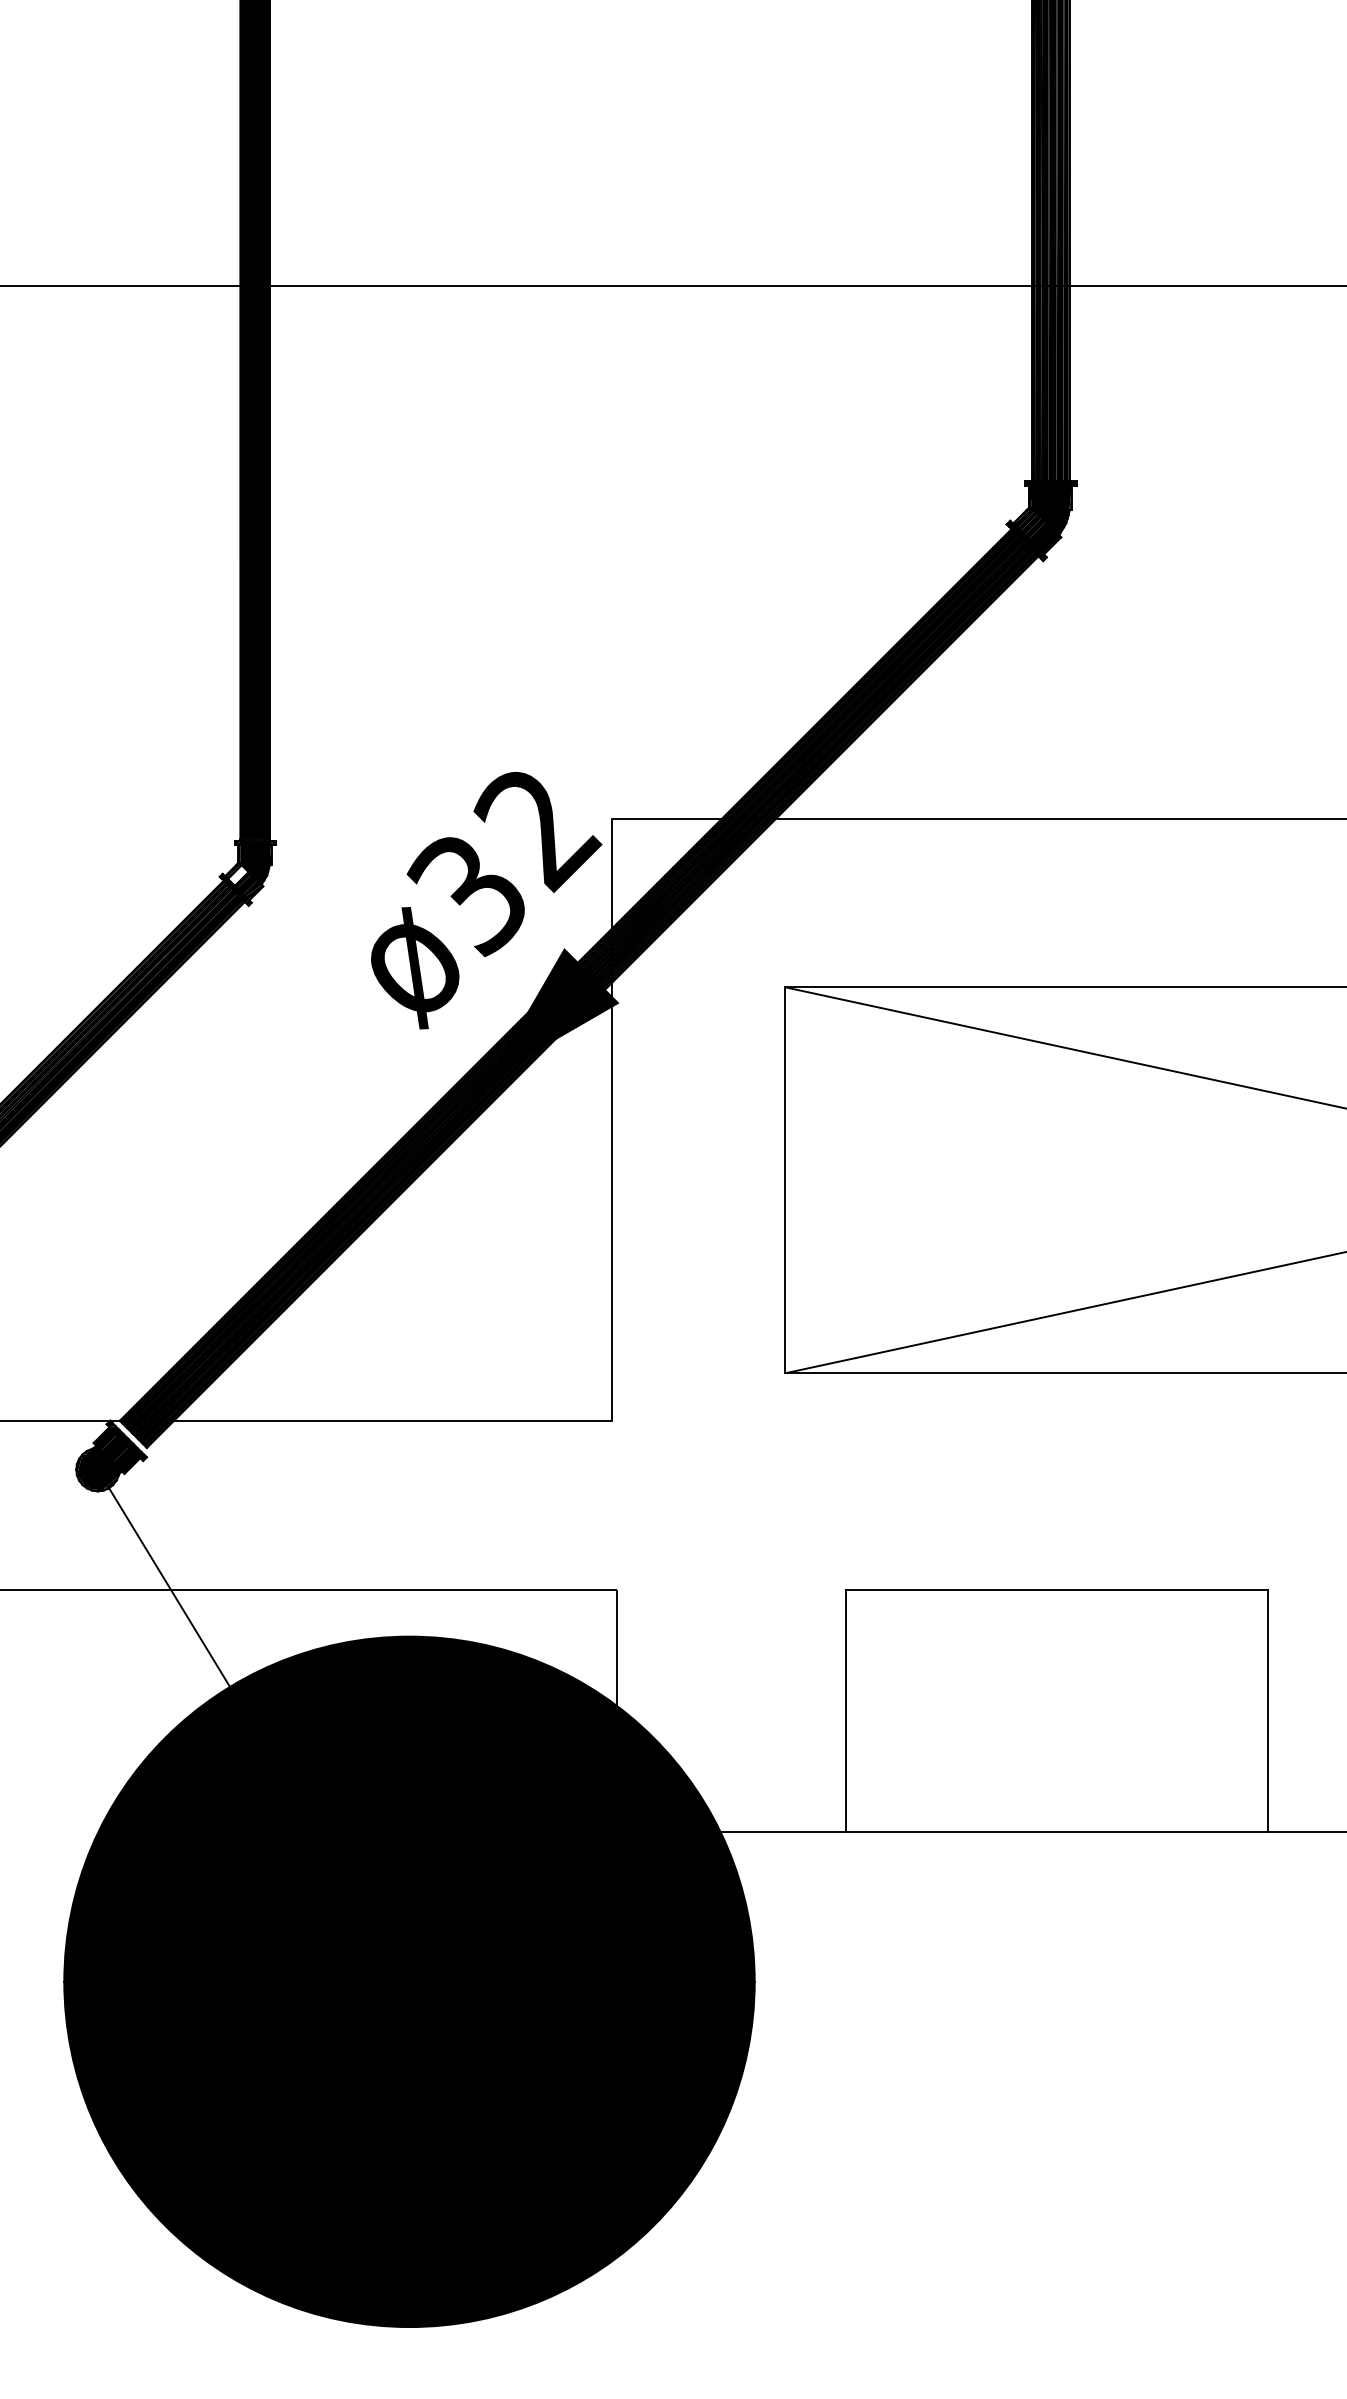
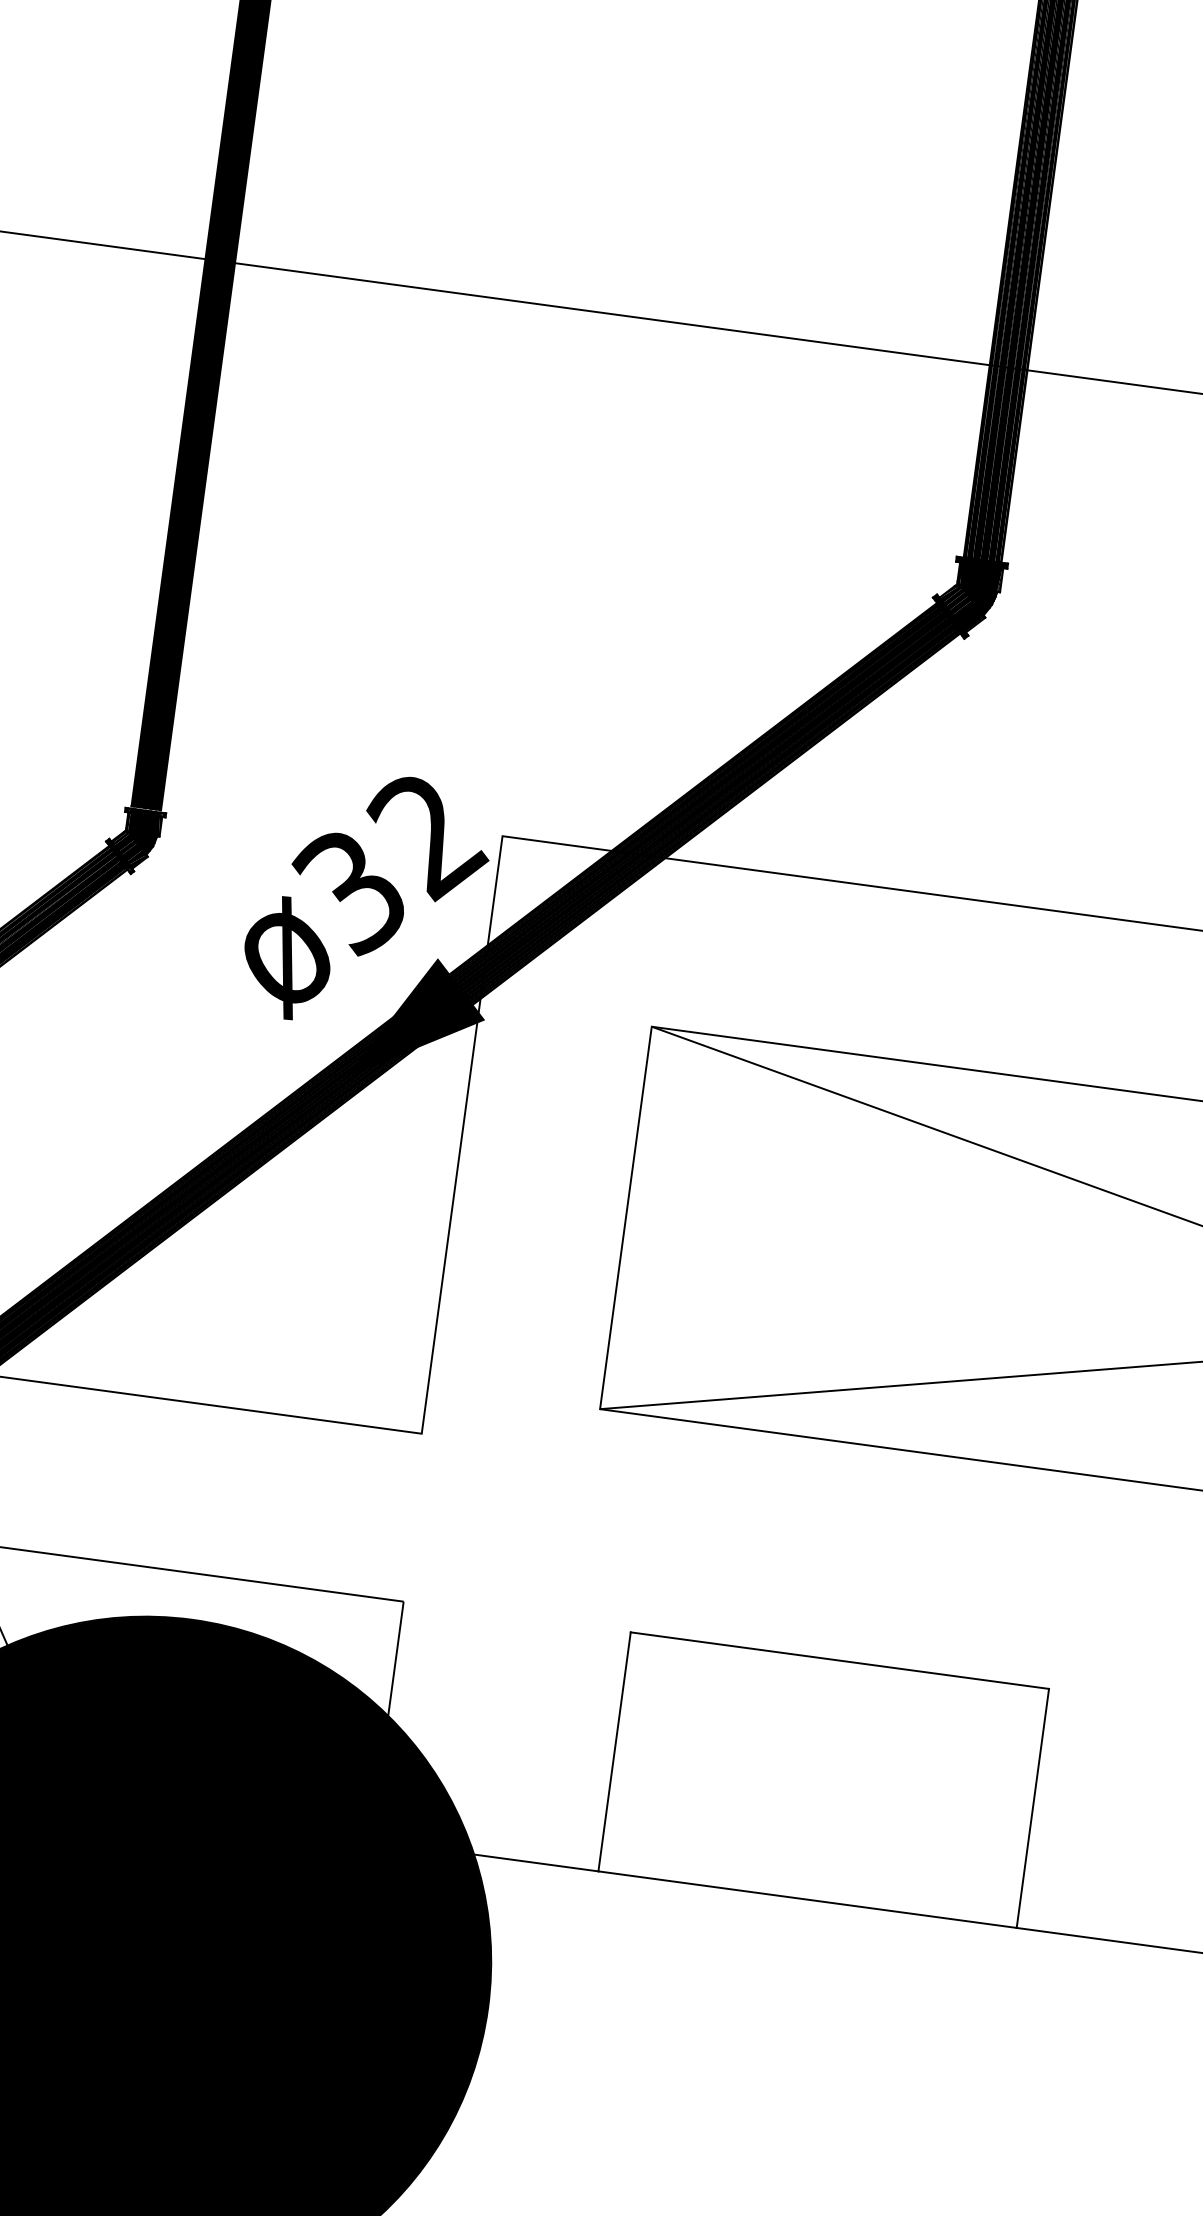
fill: (238, 875) -> (124, 842), added

